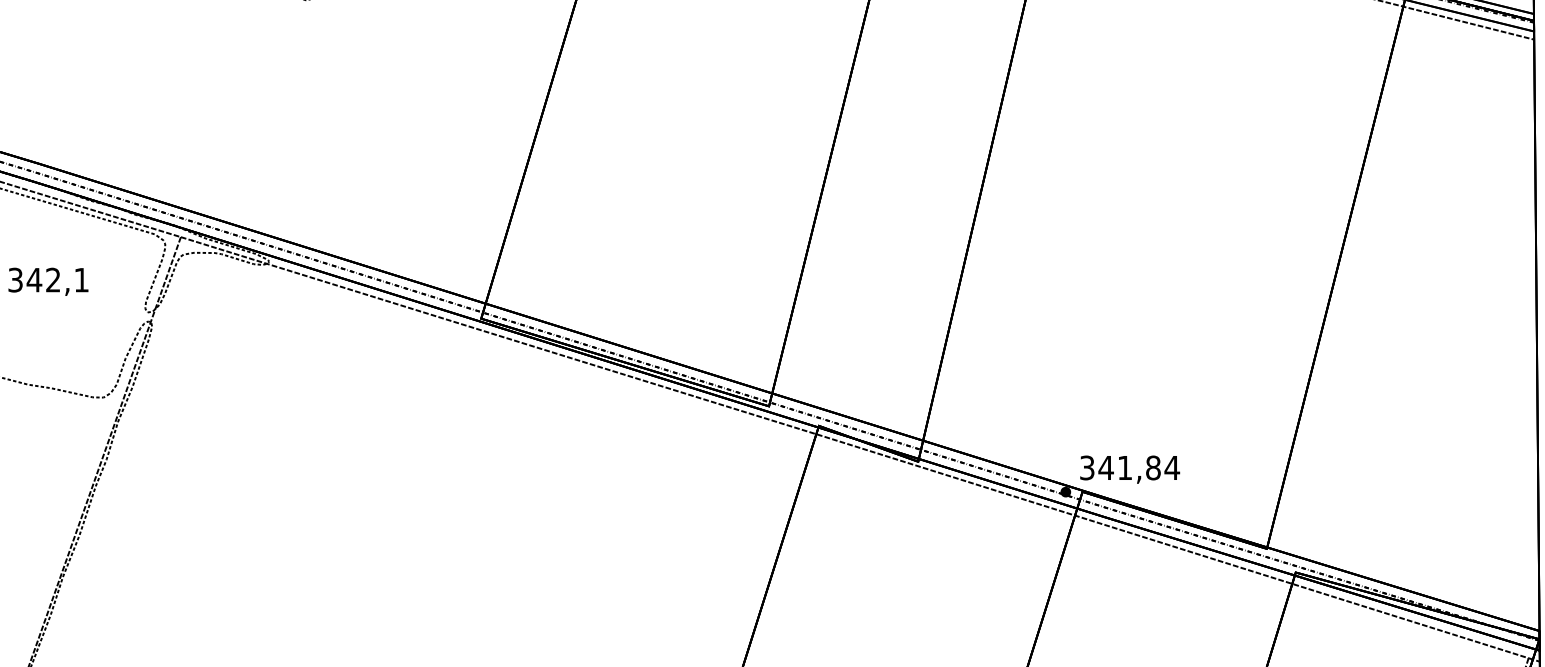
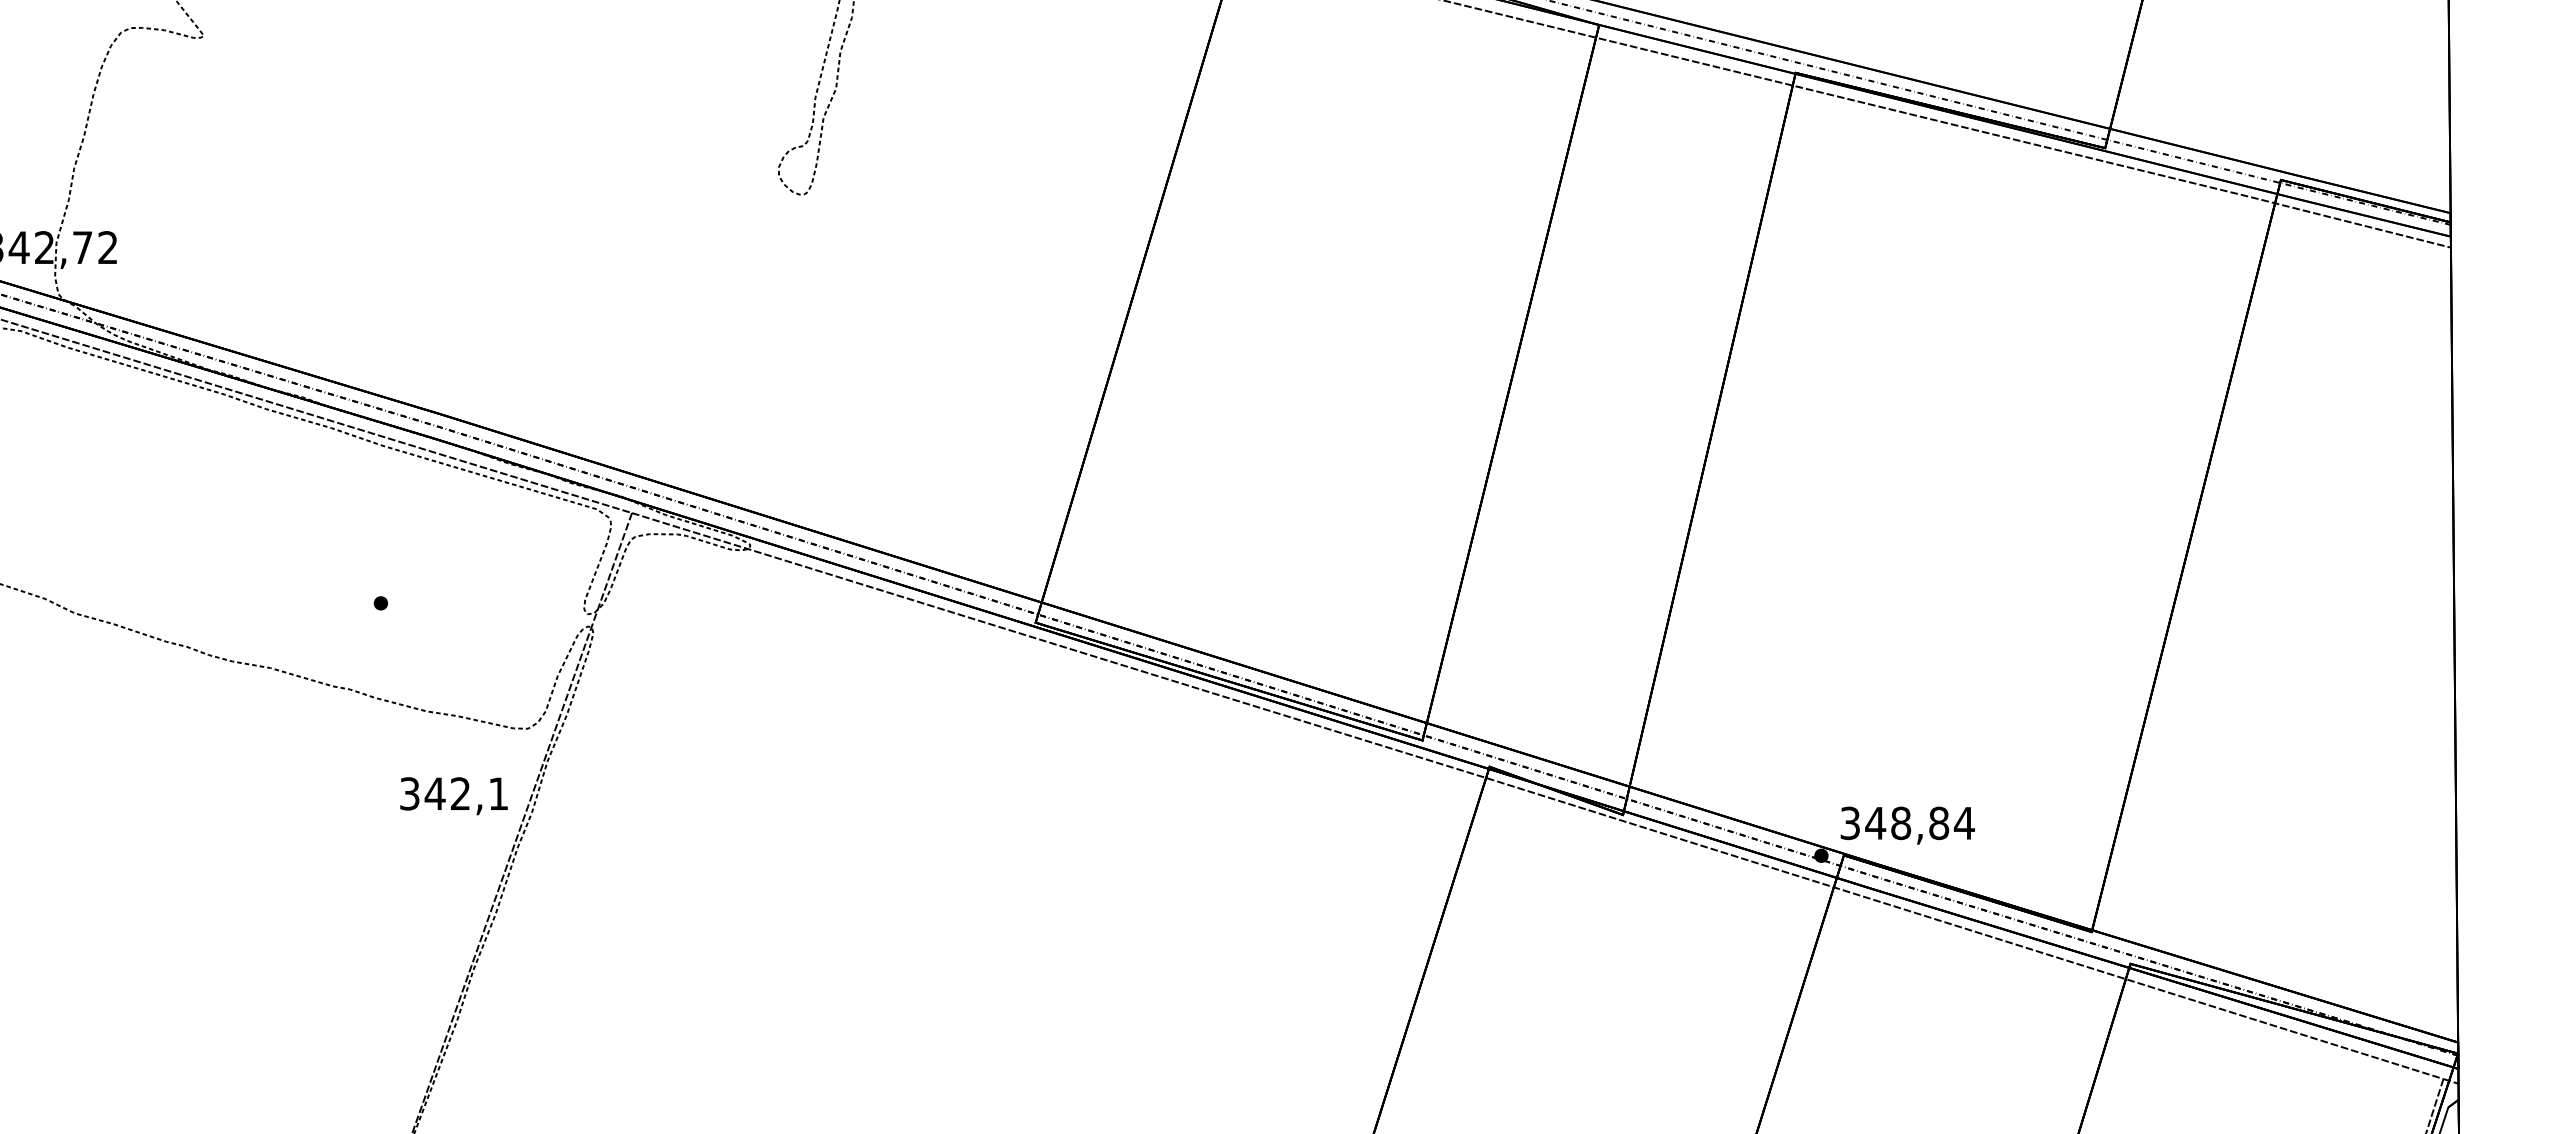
text: (48, 282) -> (453, 796), moved
text: (1125, 468) -> (1901, 823), 341,84 -> 348,84

